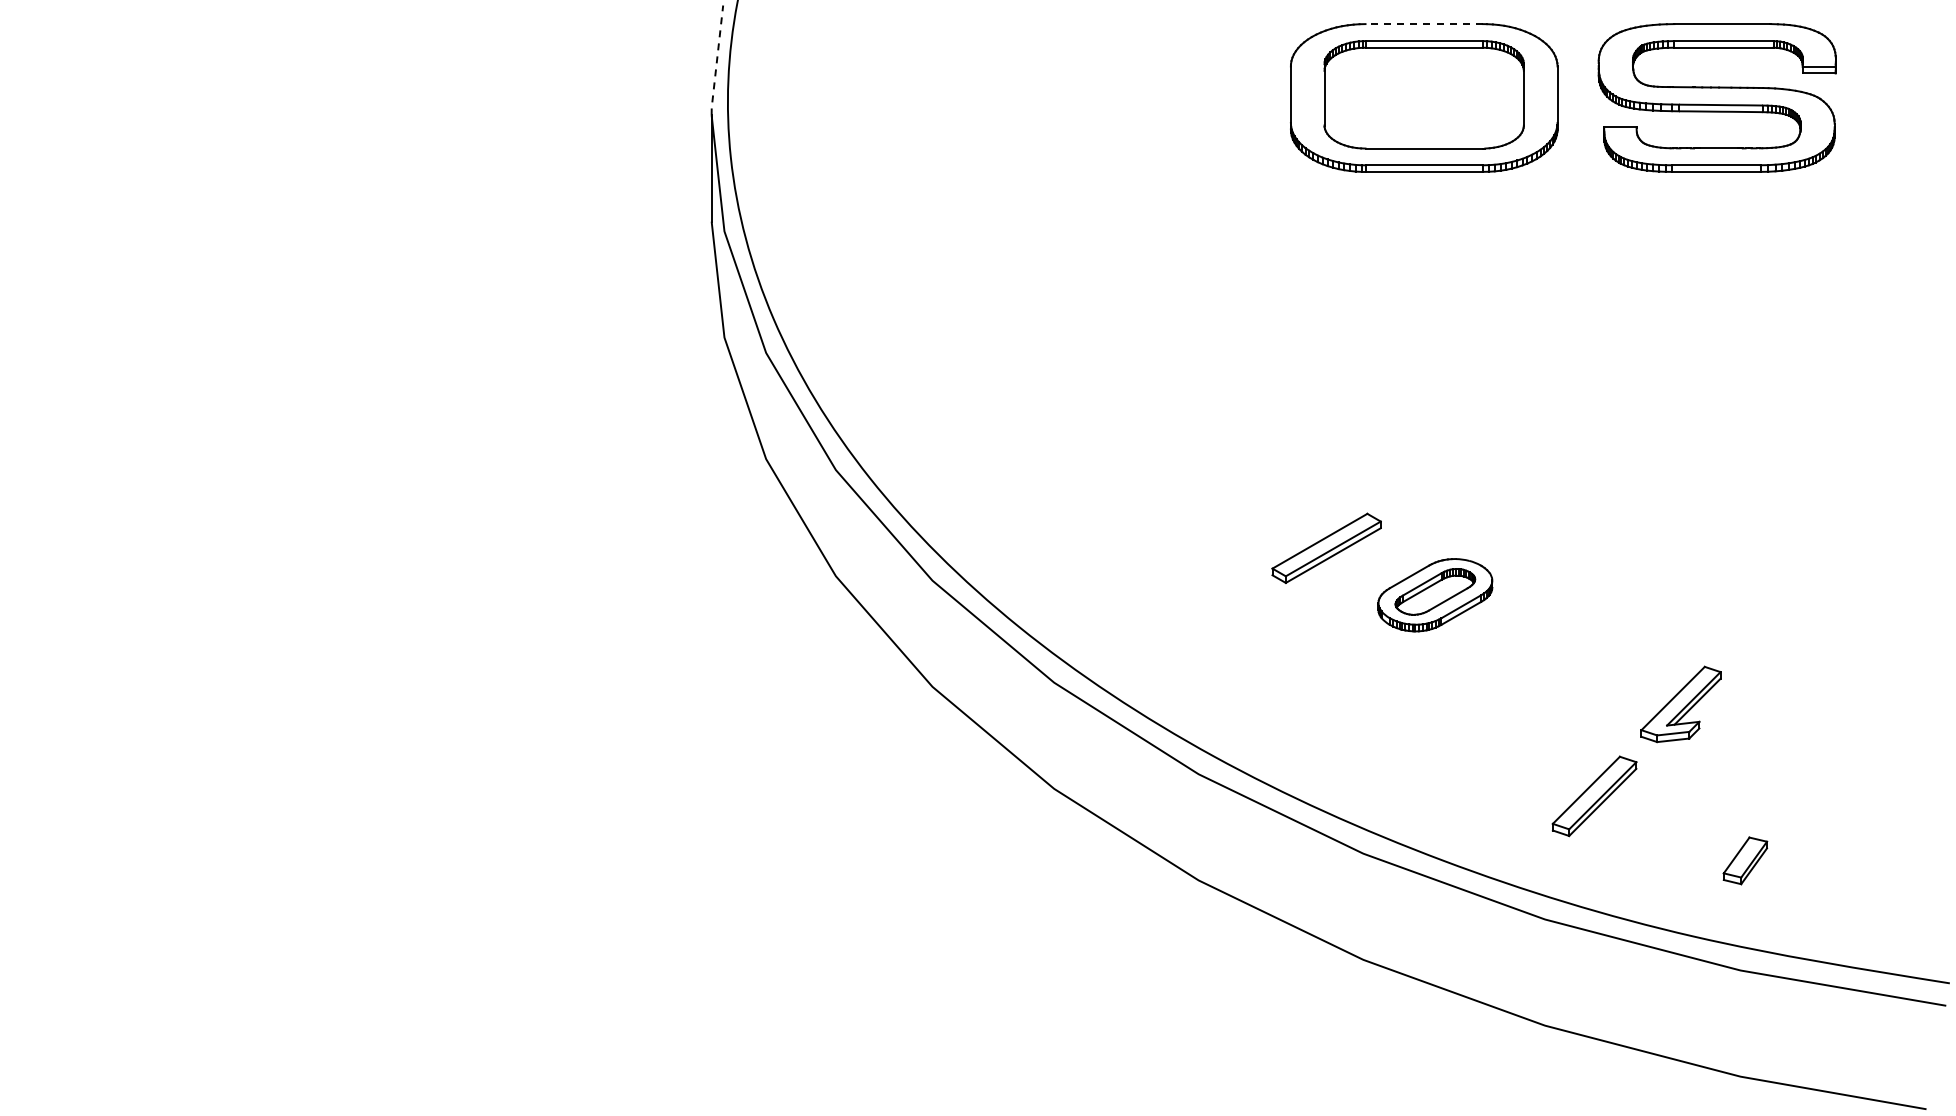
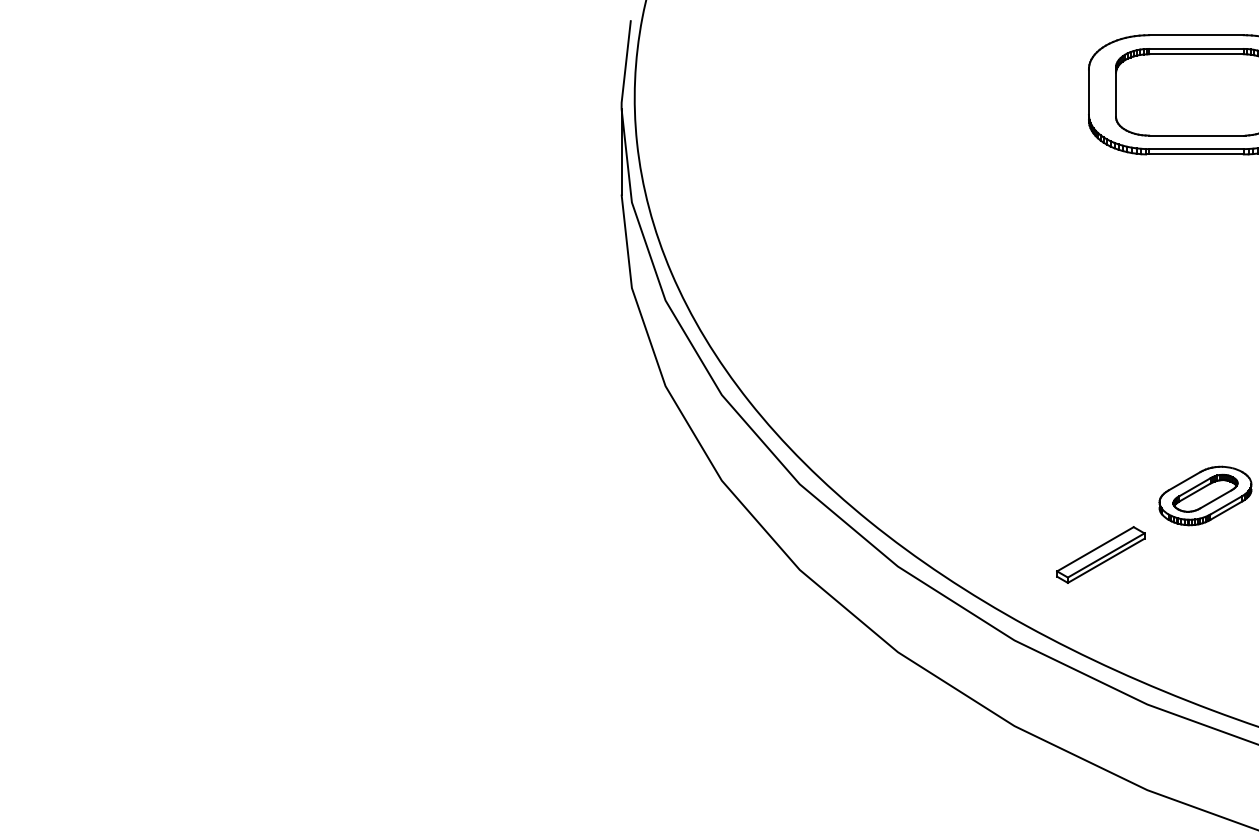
line: (1424, 24) -> (1196, 35), dashed -> solid
line: (716, 61) -> (625, 65), dashed -> solid
part: (1326, 547) -> (1100, 554), moved

